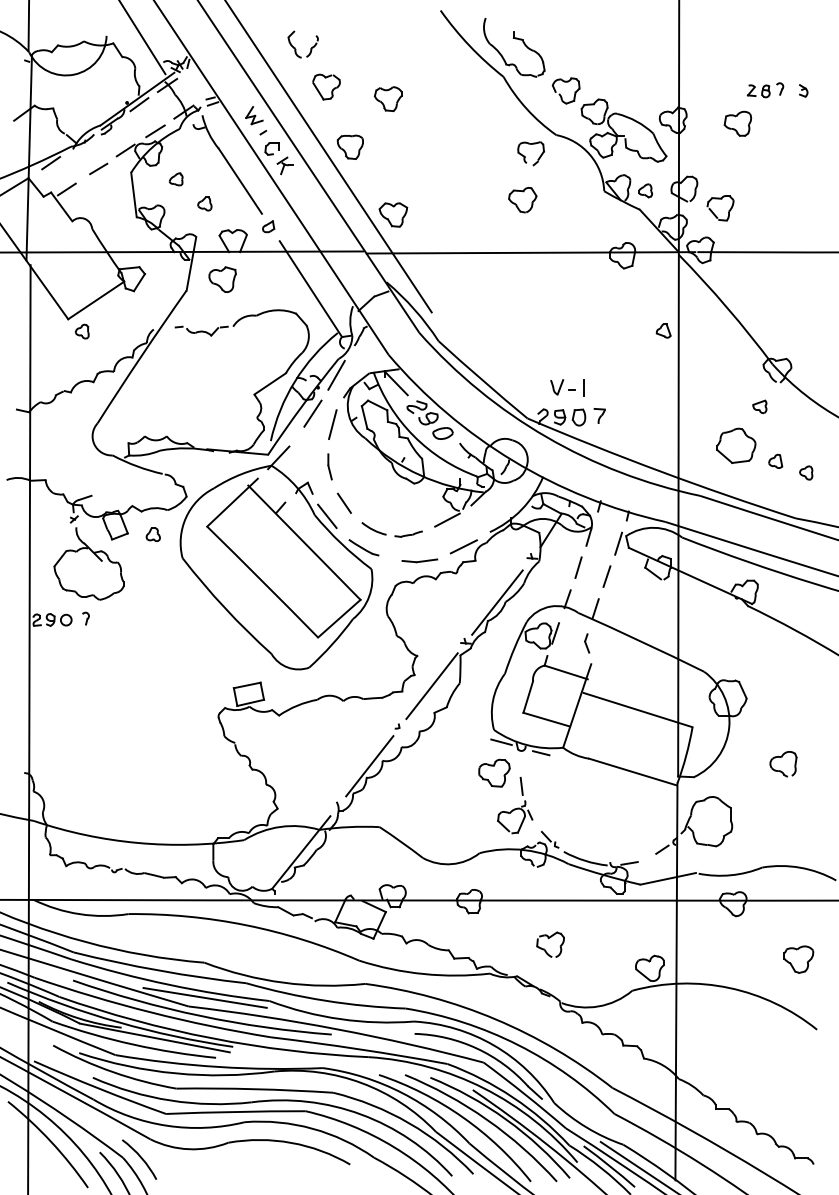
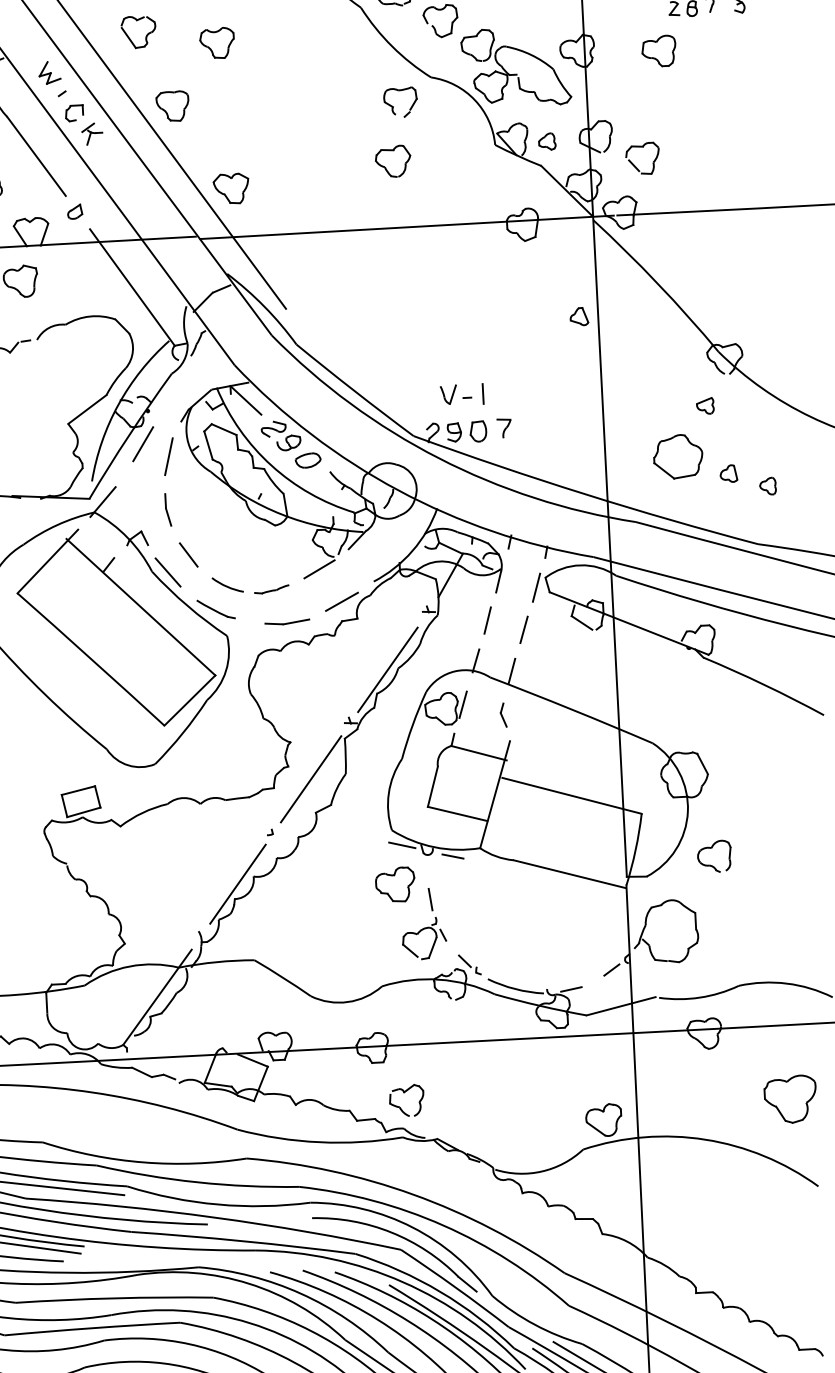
line: (336, 374) -> (170, 393), removed
part: (781, 770) -> (712, 864), moved
part: (550, 944) -> (406, 1100), moved
part: (798, 959) -> (790, 1099), size x1.4

